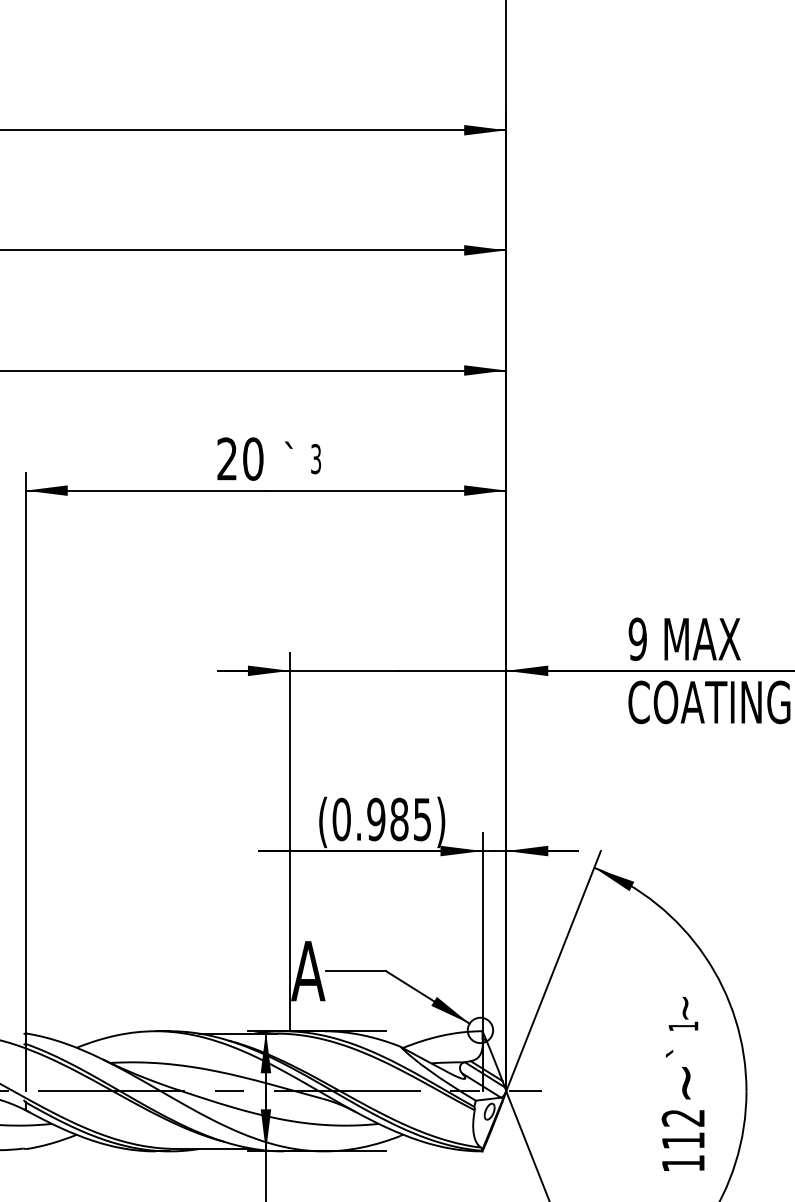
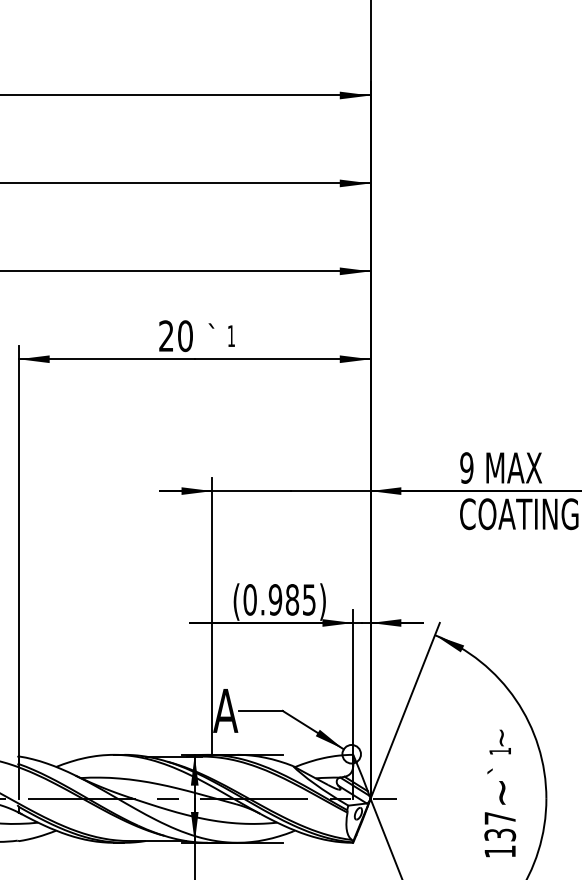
text: (314, 459) -> (230, 336), 3 -> 1
text: (683, 1129) -> (500, 826), 112 -> 137

